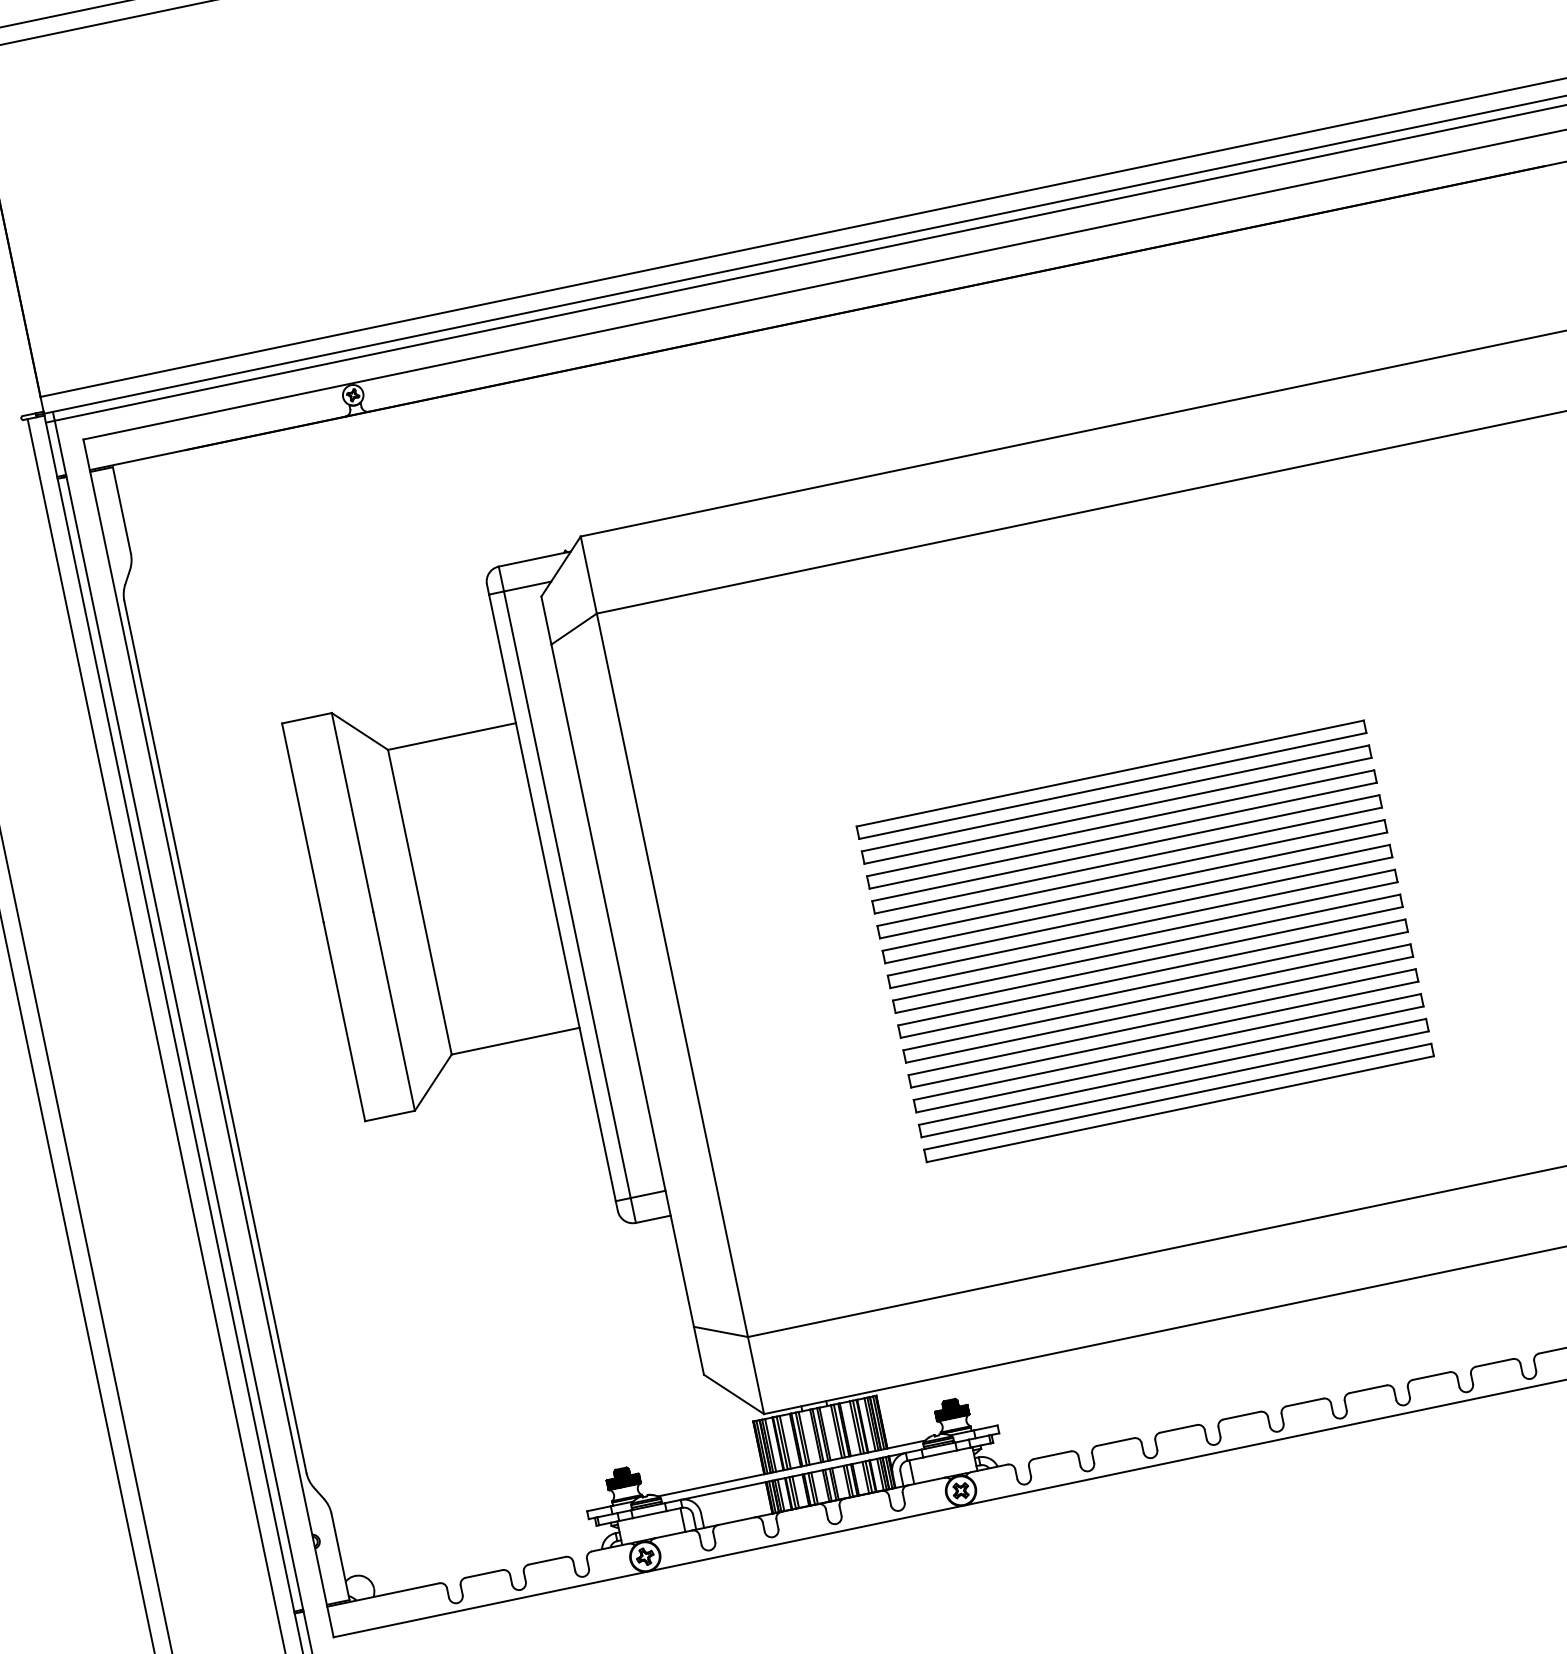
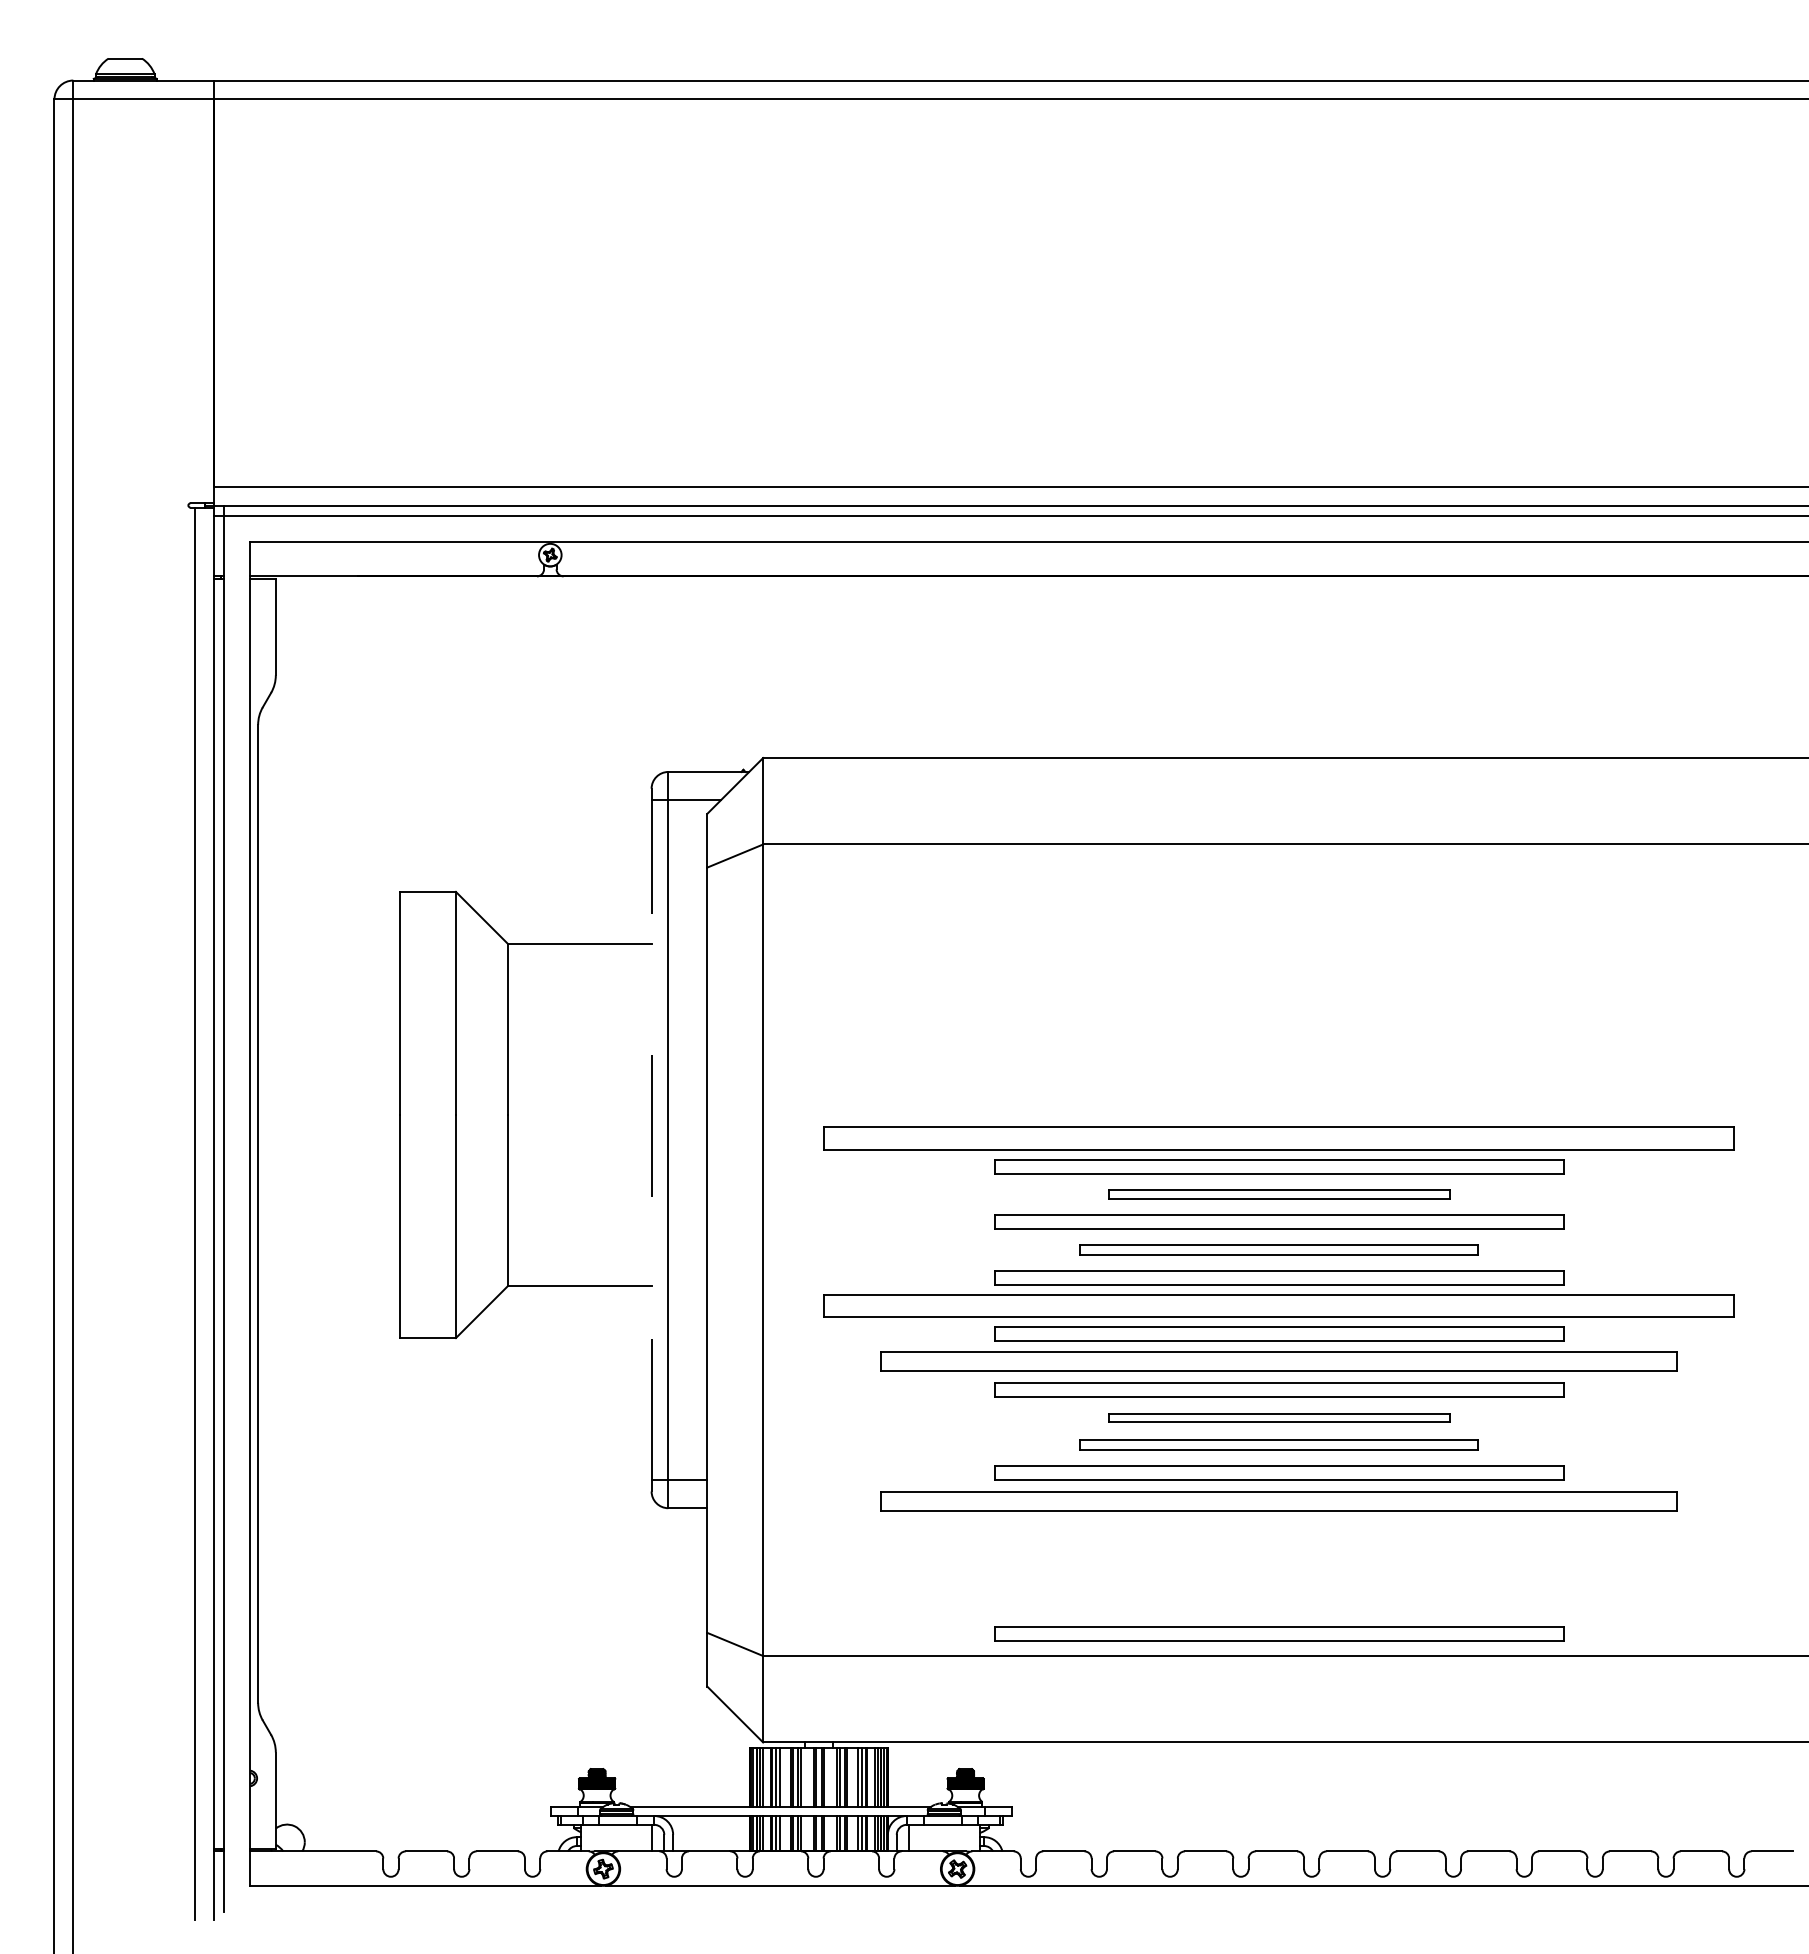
part: (1111, 779) -> (1279, 1138), size x1.6
part: (1122, 829) -> (1279, 1194), size x0.6
part: (1132, 878) -> (1279, 1249), size x0.7
line: (552, 897) -> (651, 1139), solid -> dashed
part: (1143, 928) -> (1279, 1305), size x1.6
part: (1153, 978) -> (1279, 1361), size x1.4
part: (1163, 1028) -> (1279, 1417), size x0.6
part: (1168, 1052) -> (1279, 1444), size x0.7
part: (1179, 1102) -> (1279, 1500), size x1.4
part: (1204, 1220) -> (1279, 1633), added

